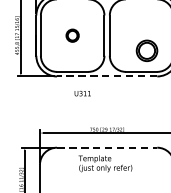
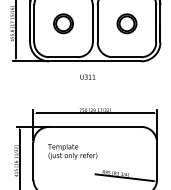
part: (72, 35) -> (63, 23), size x1.67
part: (146, 50) -> (126, 23), moved
line: (106, 76) -> (94, 61), dashed -> solid
text: (82, 92) -> (87, 76), moved
line: (107, 147) -> (95, 126), dashed -> solid
text: (105, 163) -> (72, 151), moved

